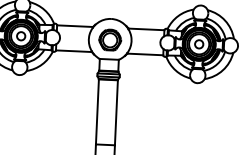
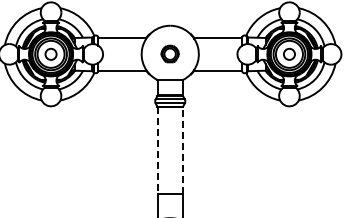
part: (109, 39) -> (169, 53), size x0.6
line: (97, 111) -> (157, 150), solid -> dashed
line: (116, 112) -> (182, 150), solid -> dashed

